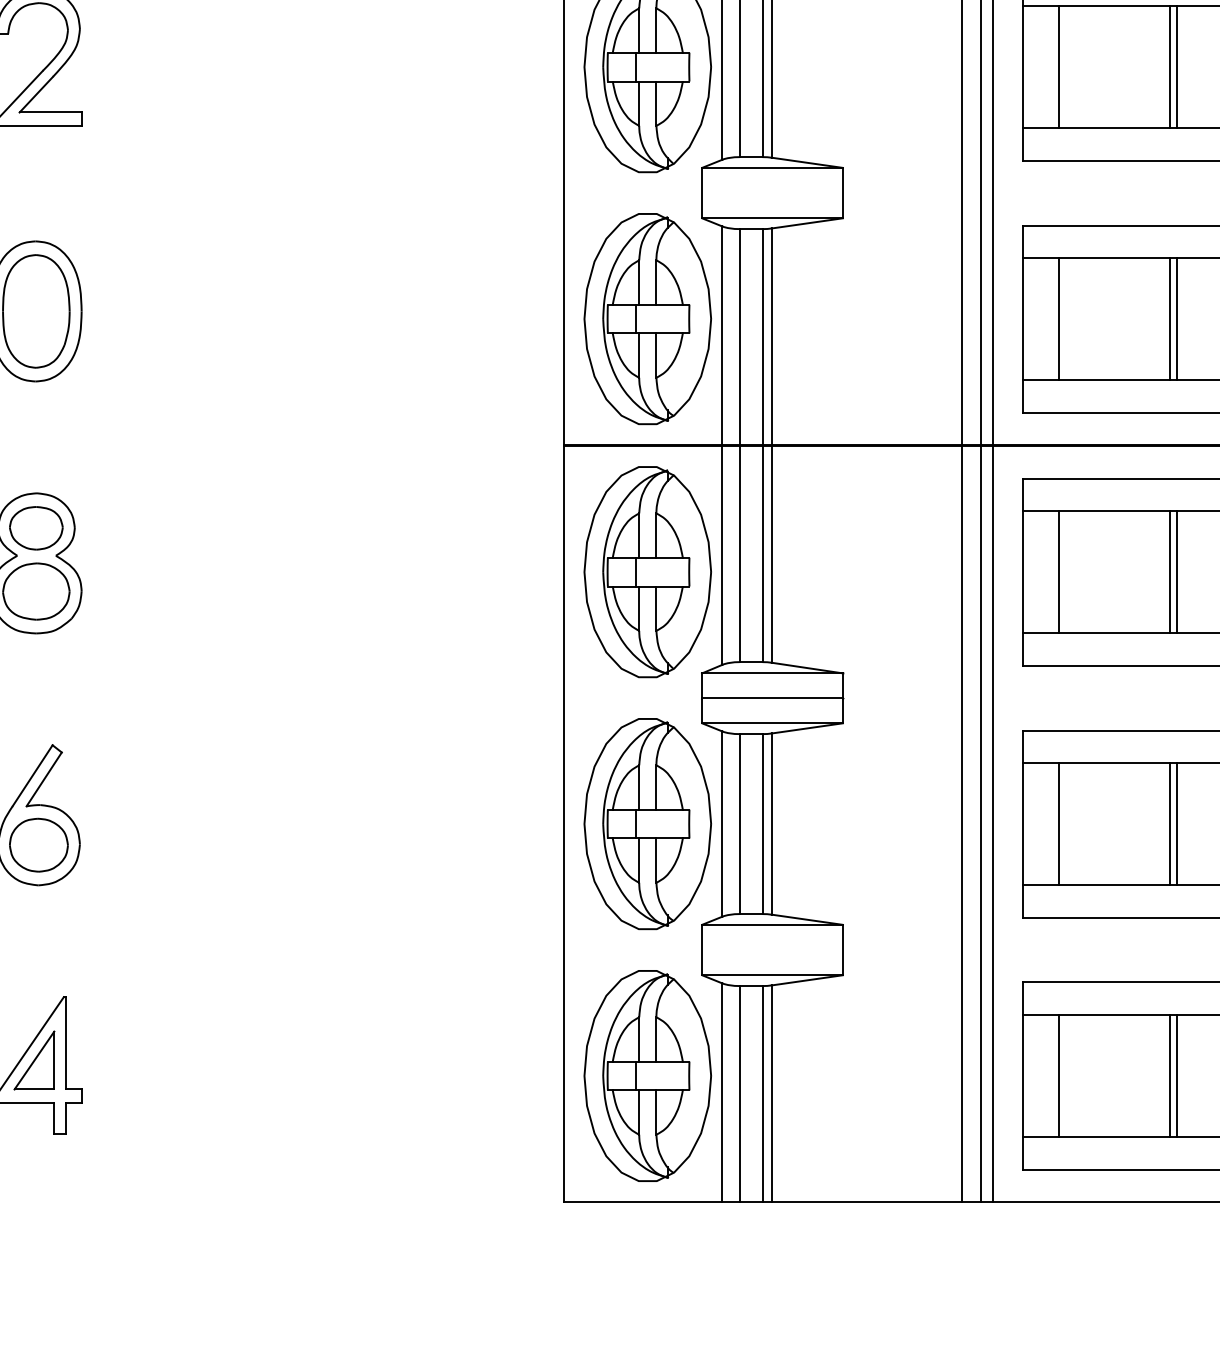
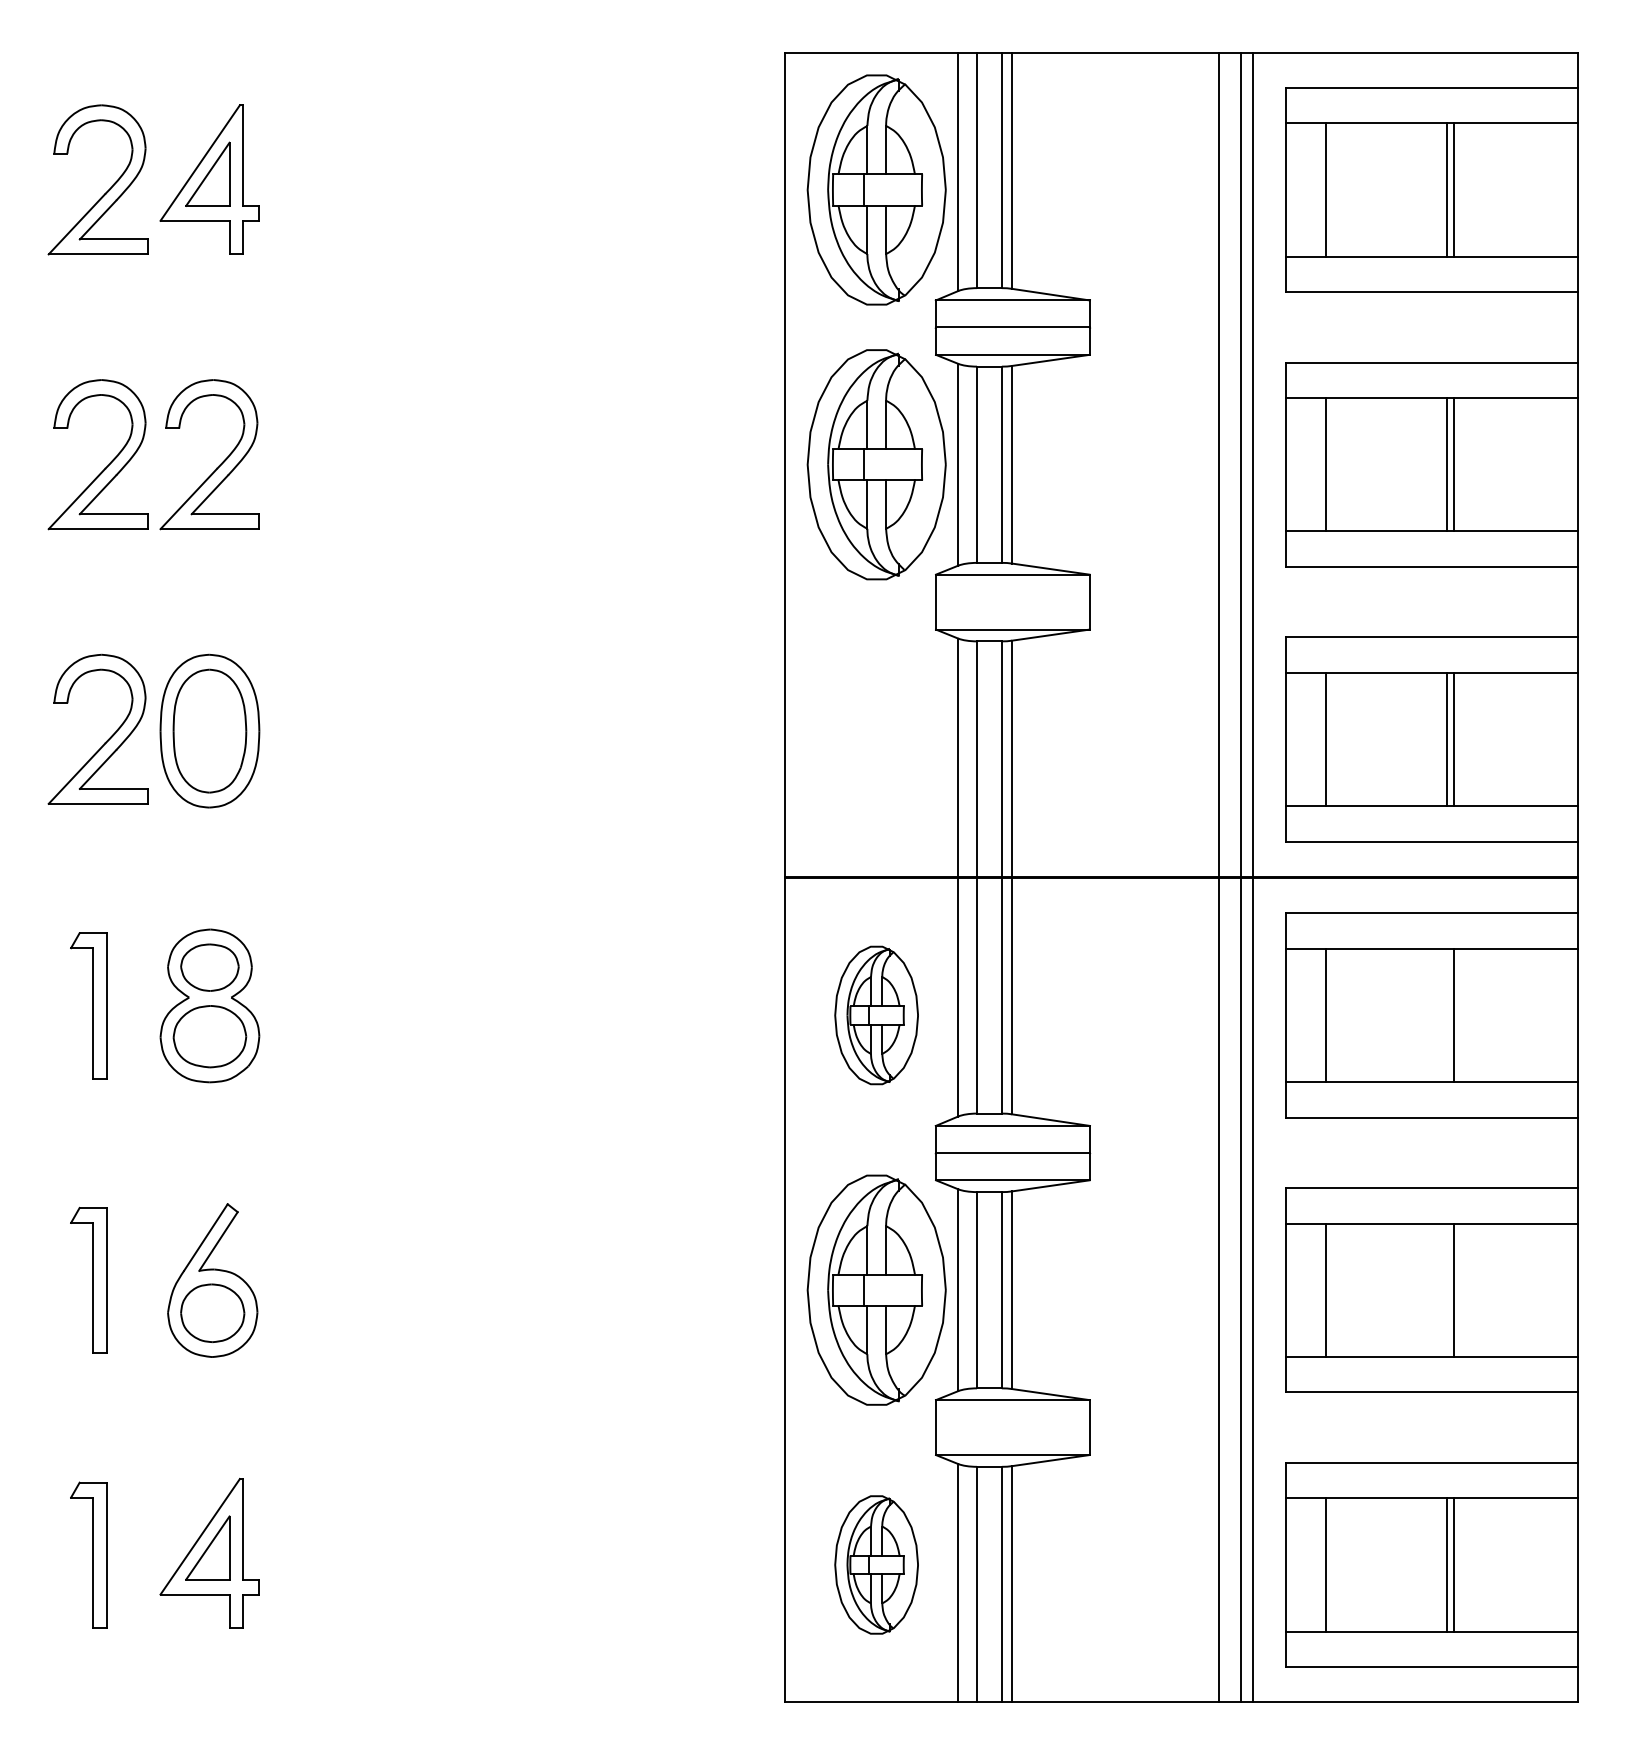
part: (647, 319) -> (876, 739), removed
part: (647, 572) -> (876, 1015), size x0.6
line: (1170, 572) -> (1446, 1015), removed
line: (1170, 823) -> (1446, 1289), removed
part: (647, 1075) -> (876, 1564), size x0.6

